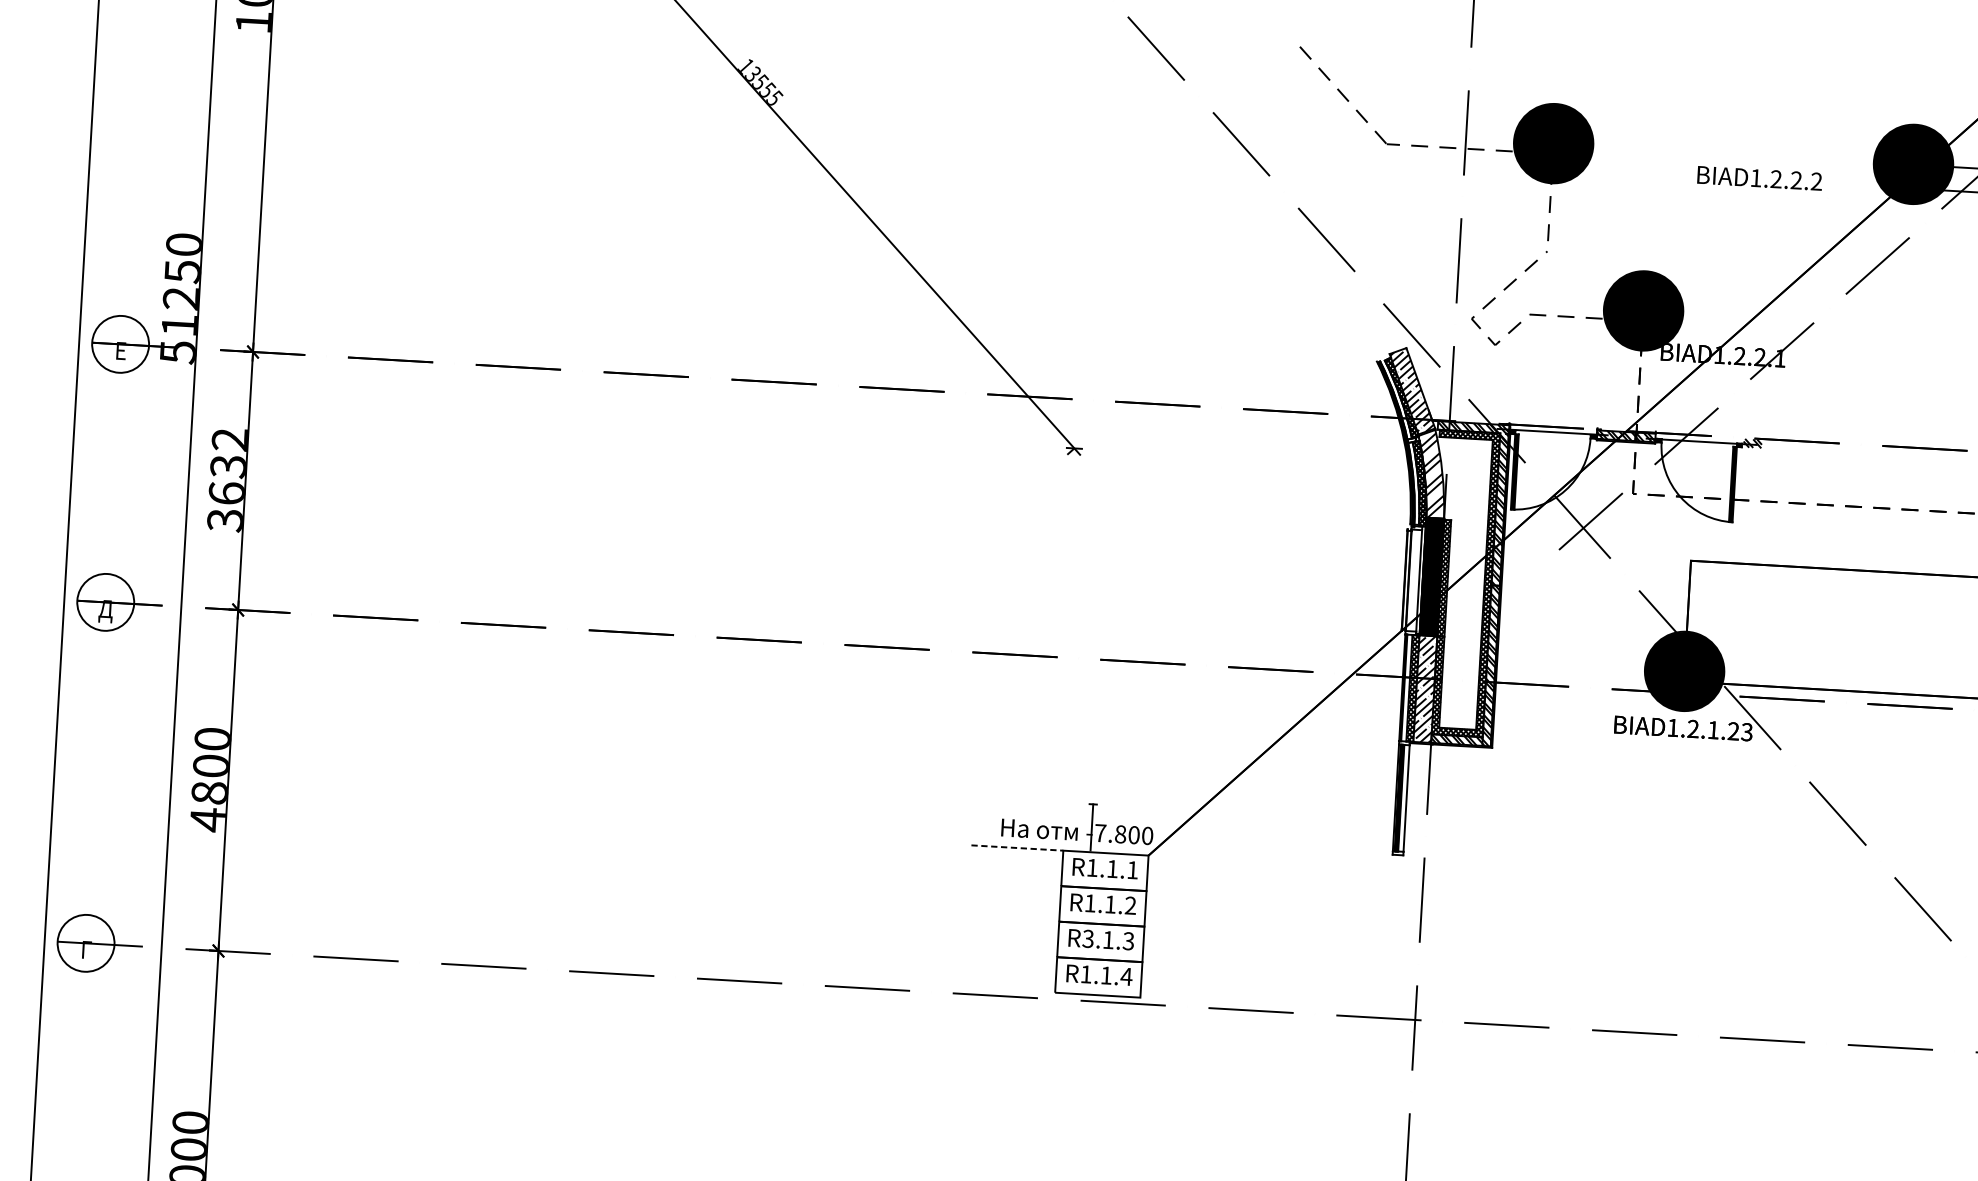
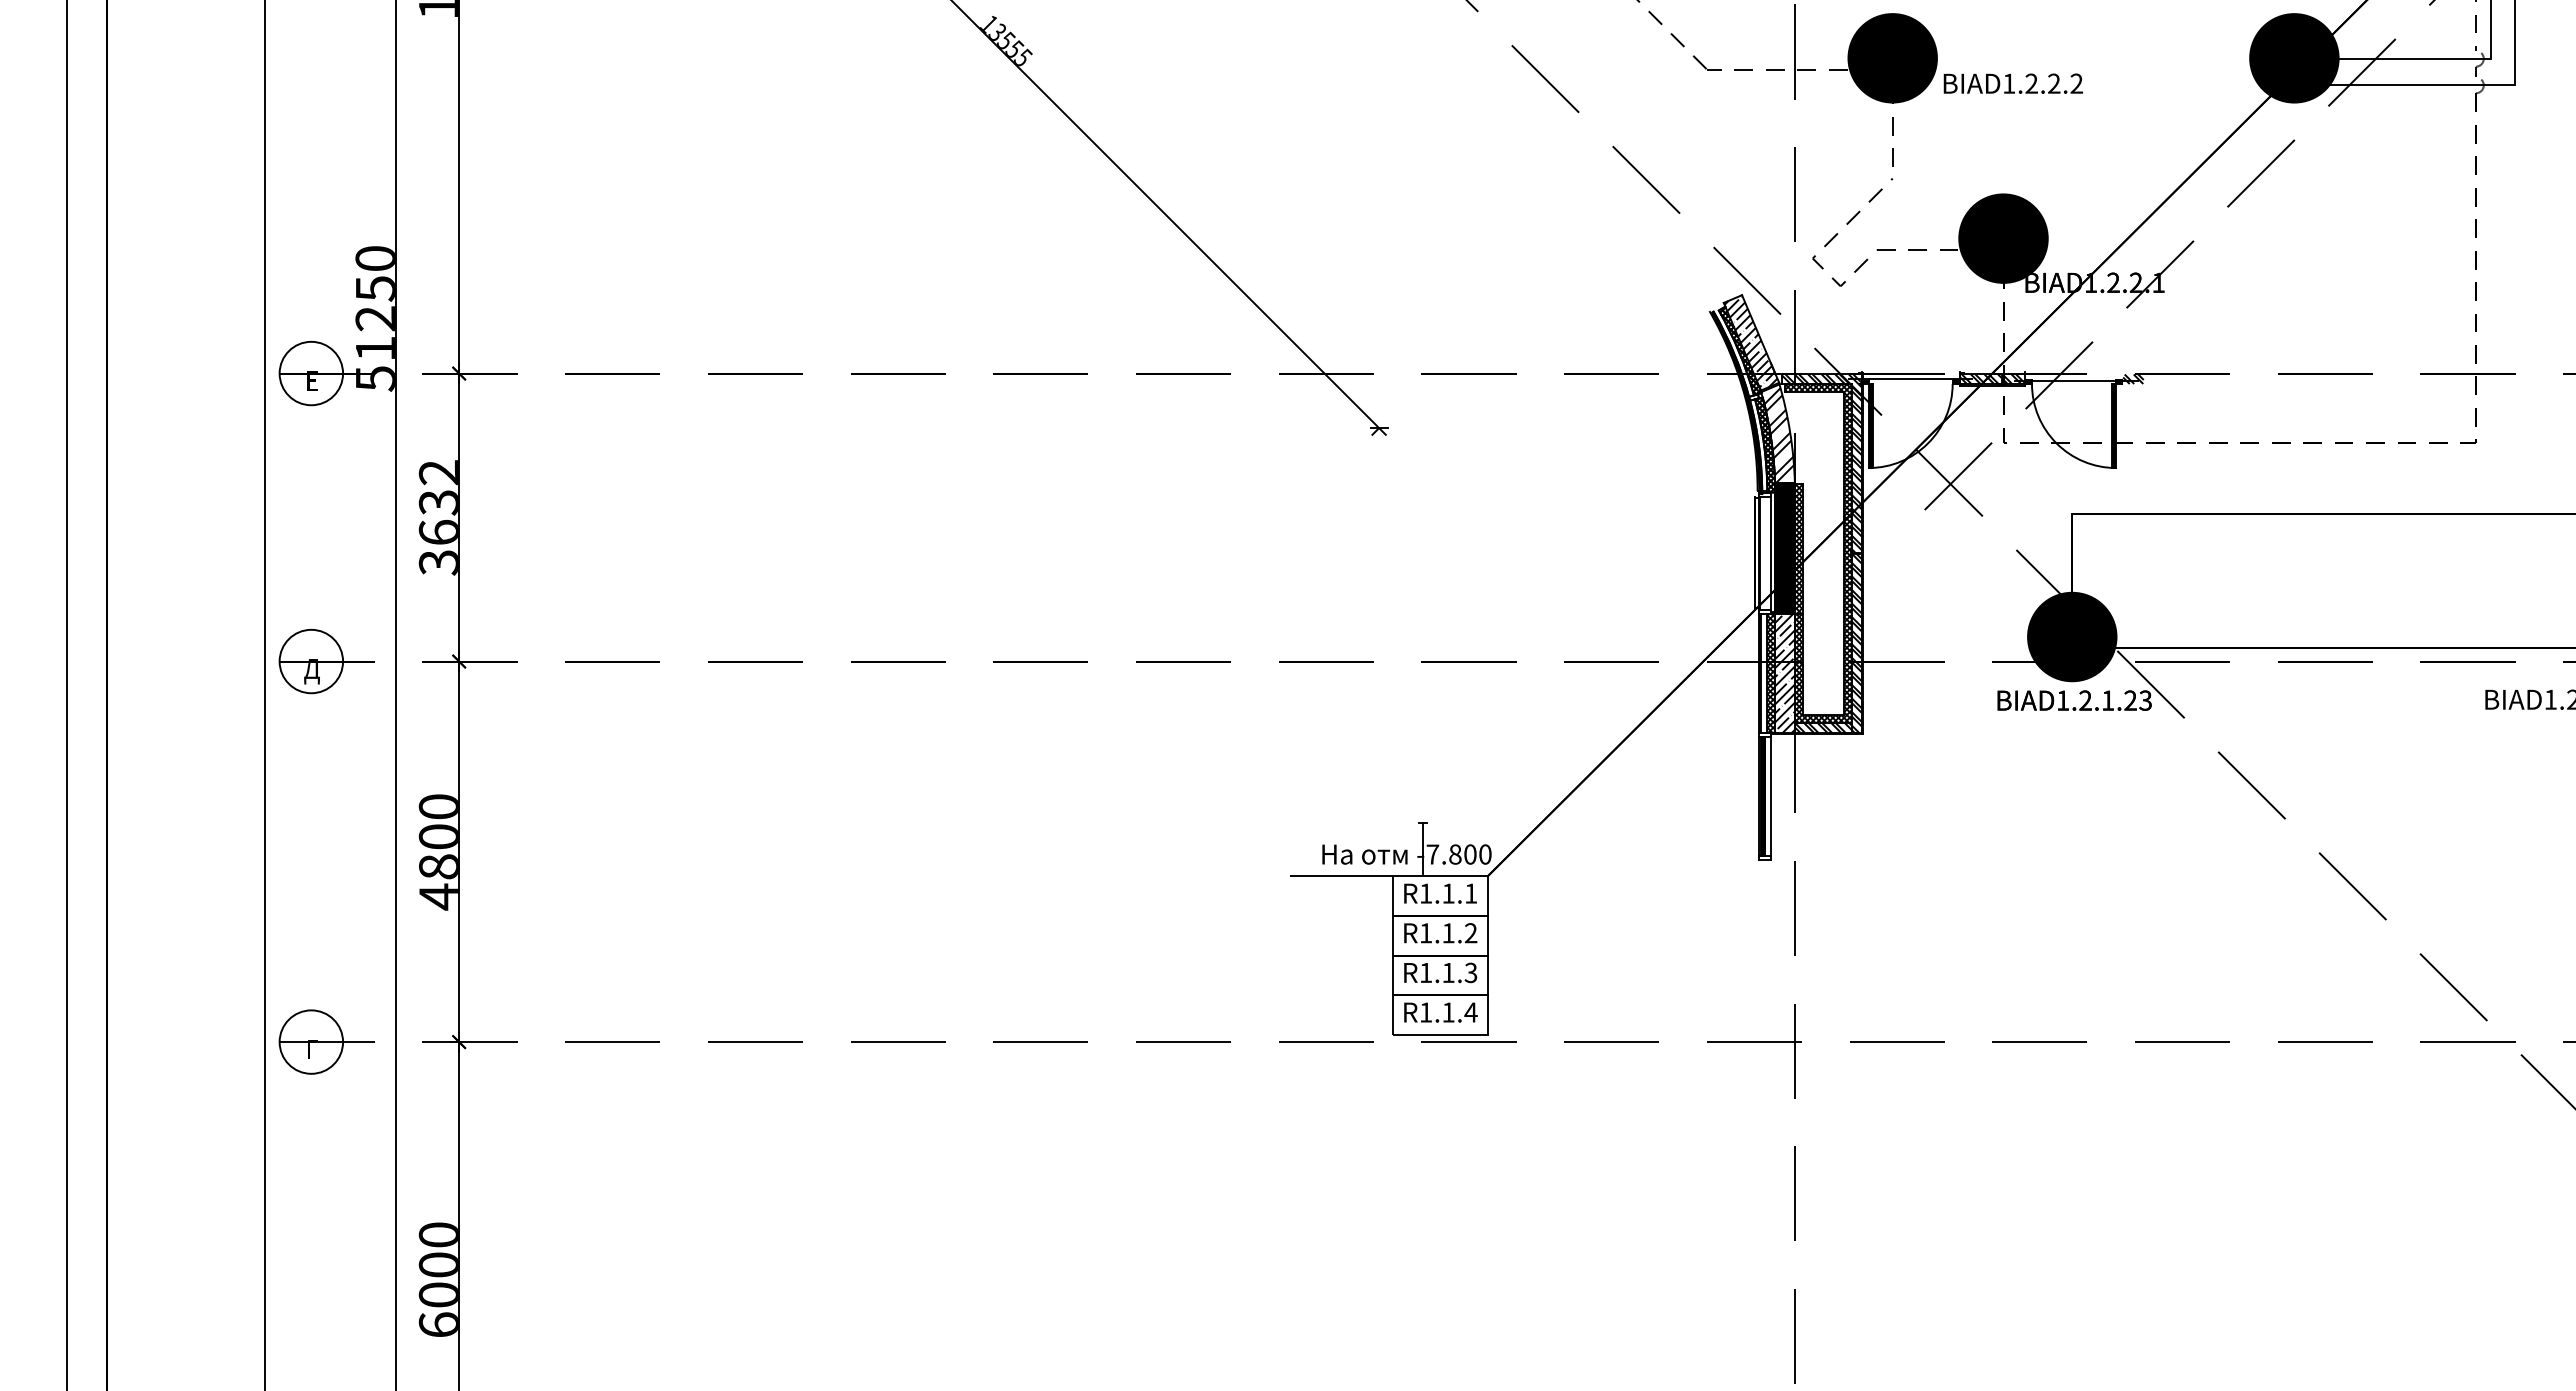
text: (1759, 178) -> (2012, 83), moved
line: (1017, 848) -> (1341, 876), dashed -> solid
text: (1087, 938) -> (1425, 972), R3.1.3 -> R1.1.3

